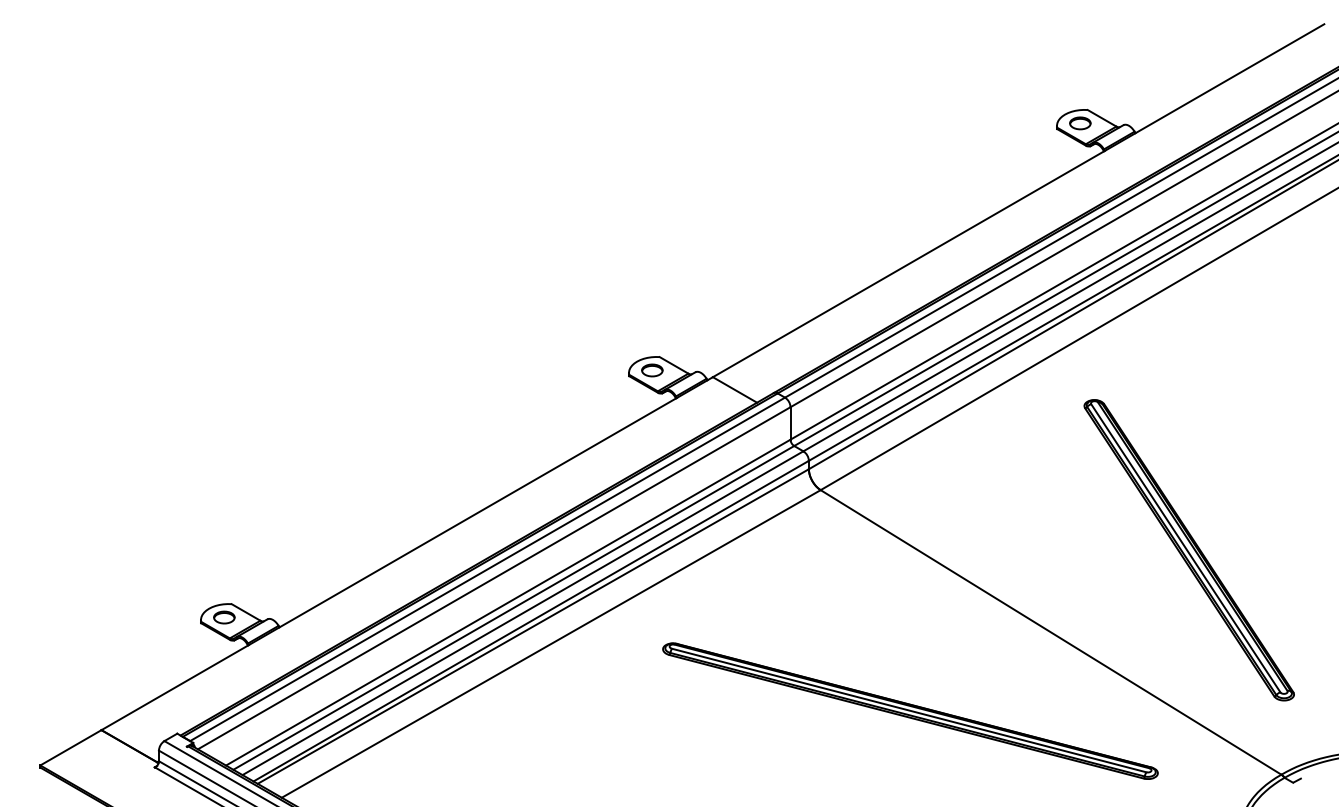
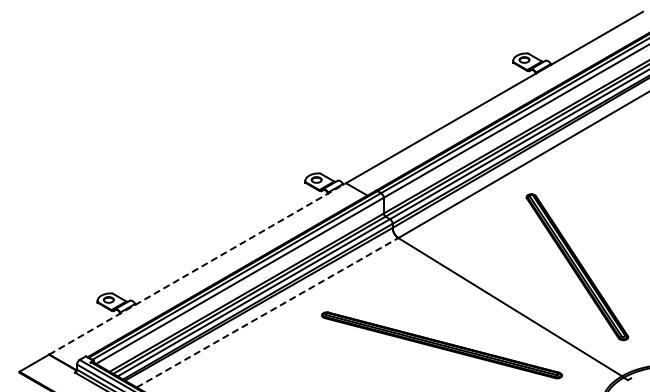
line: (408, 552) -> (198, 268), solid -> dashed
line: (551, 643) -> (267, 312), solid -> dashed

